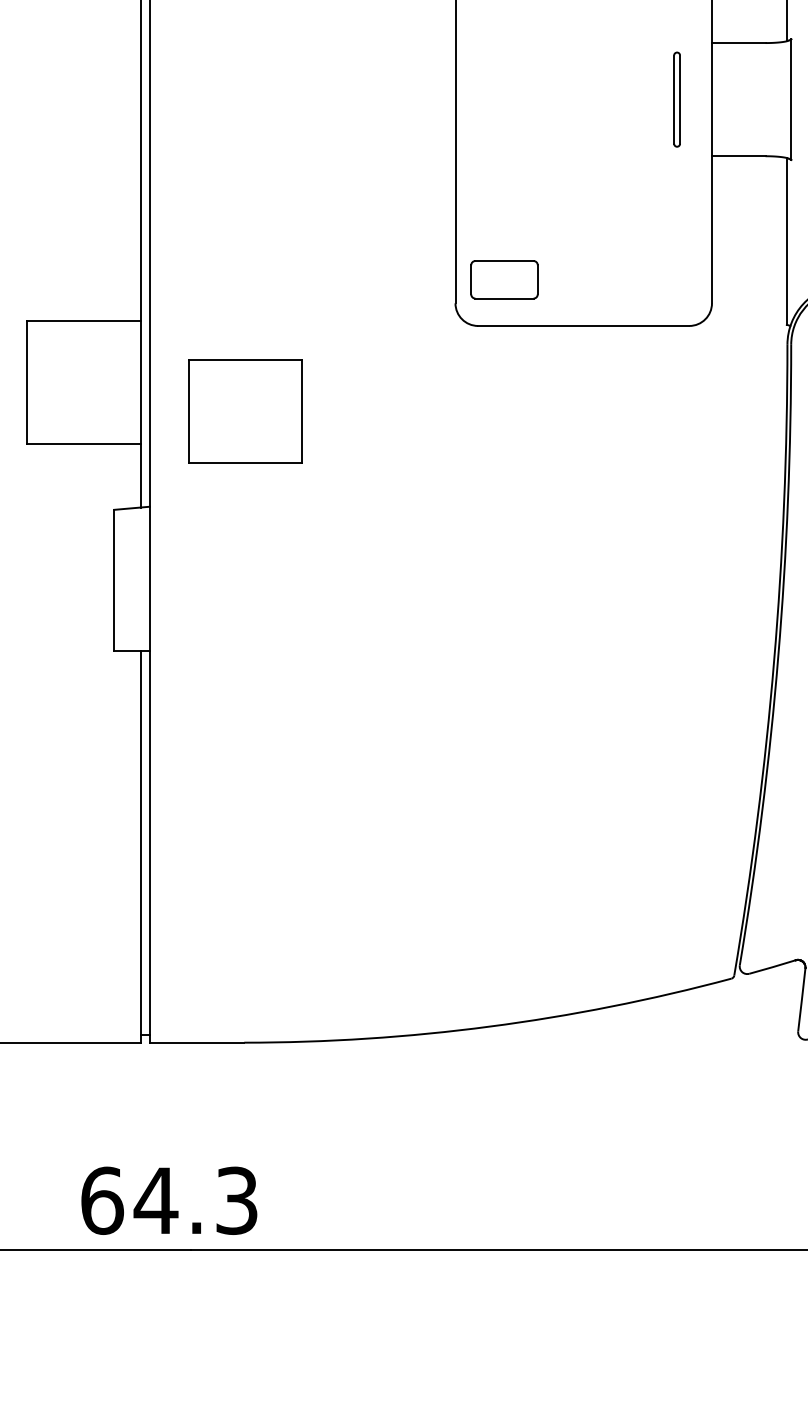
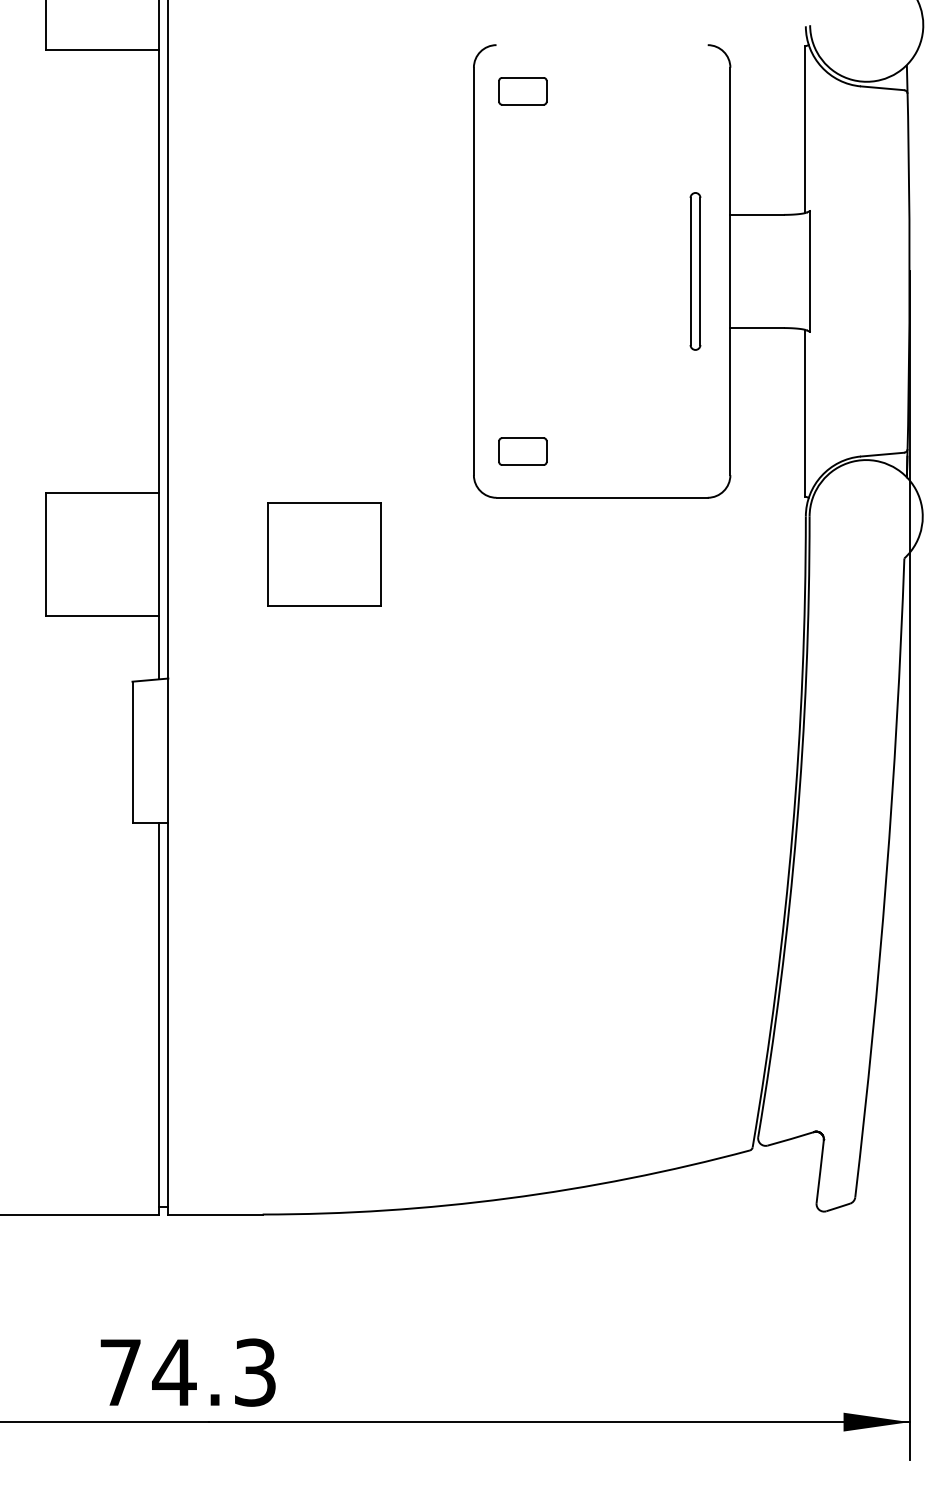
part: (677, 99) -> (695, 271), size x1.67
part: (504, 279) -> (522, 451), size x0.71
part: (245, 411) -> (324, 554), moved
text: (102, 1200) -> (120, 1372), 64.3 -> 74.3

